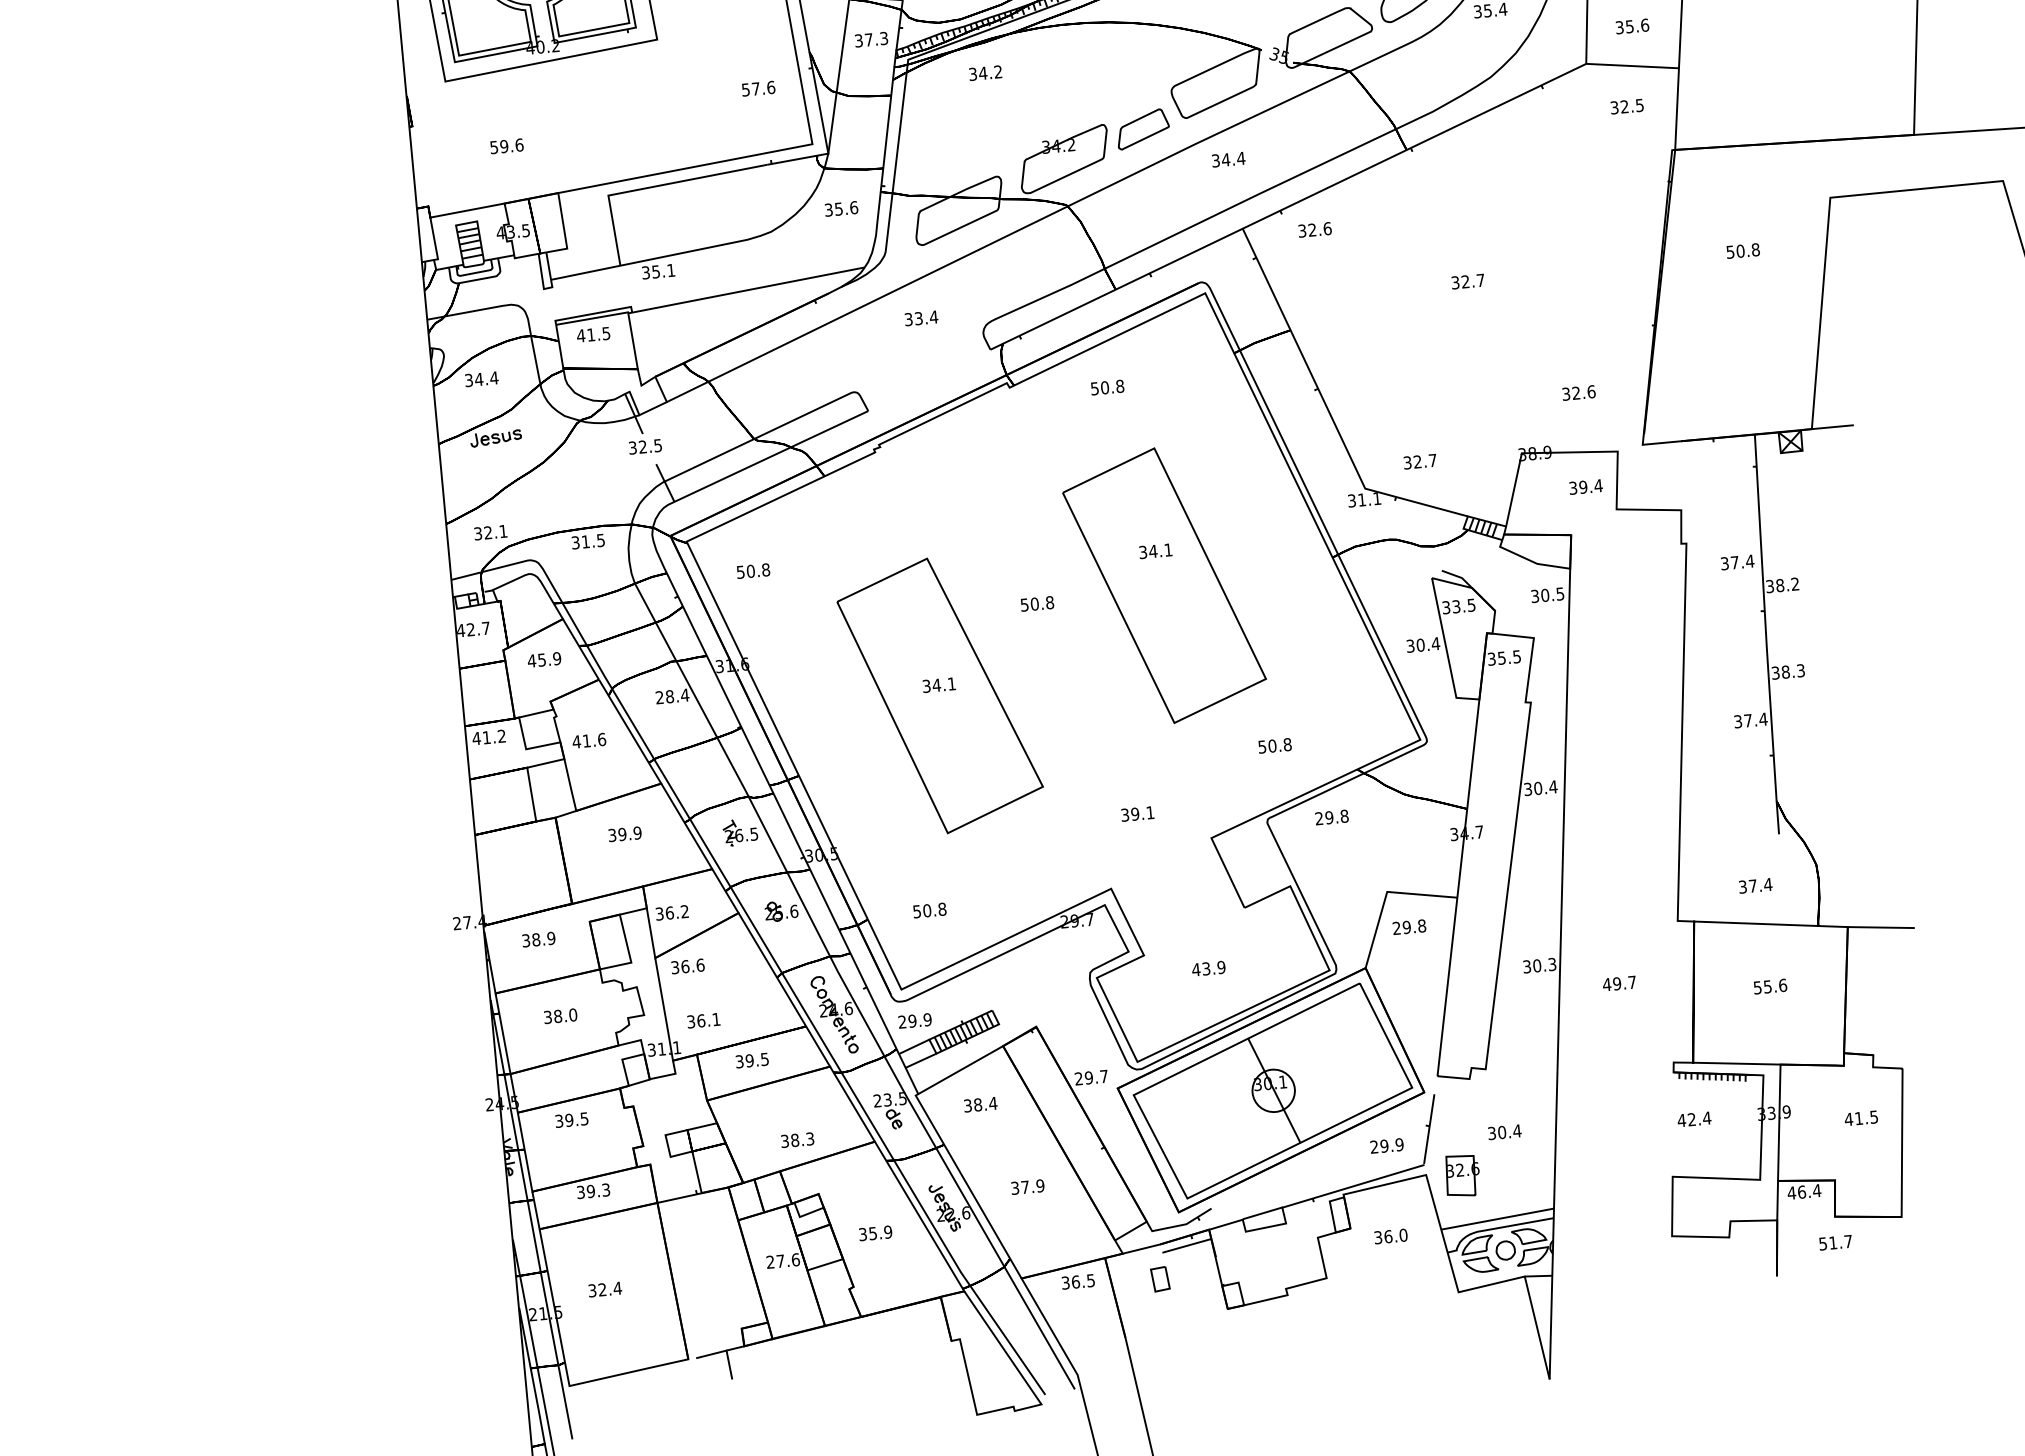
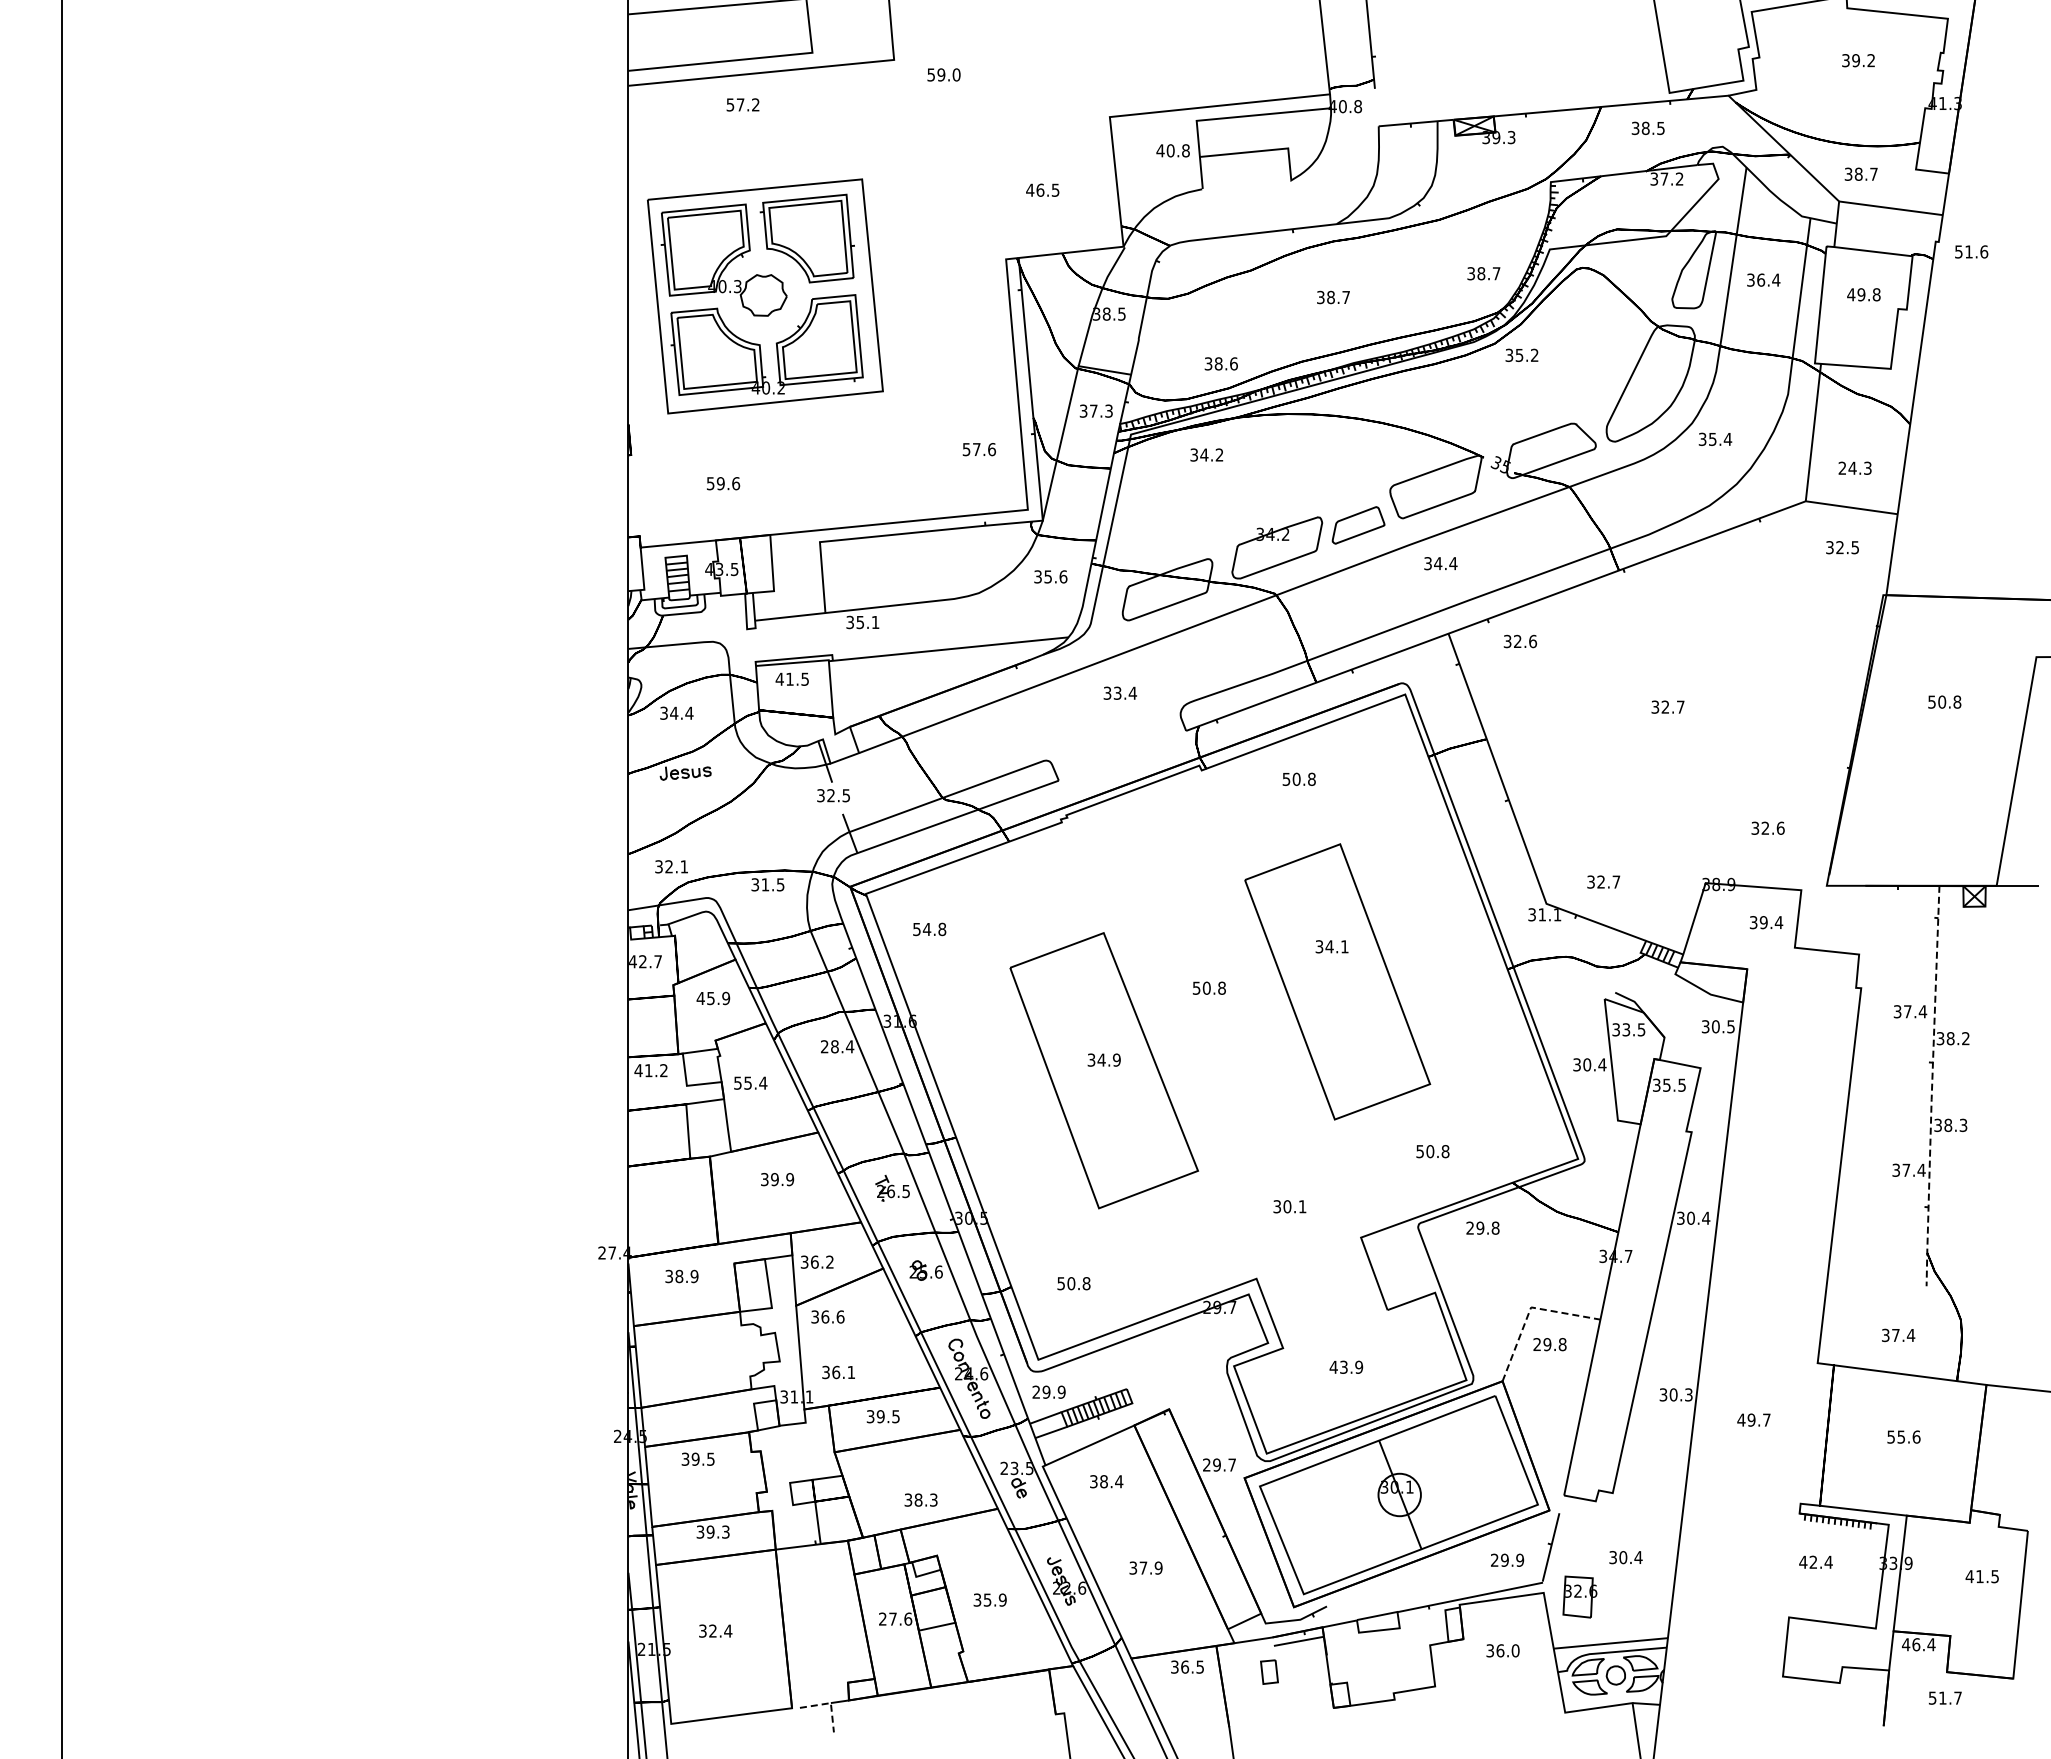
text: (1631, 25) -> (1854, 467), 35.6 -> 24.3
text: (750, 571) -> (926, 929), 50.8 -> 54.8
line: (1766, 635) -> (1932, 1087), solid -> dashed
text: (951, 683) -> (1116, 1059), 34.1 -> 34.9
text: (589, 740) -> (750, 1082), 41.6 -> 55.4
text: (1135, 813) -> (1287, 1206), 39.1 -> 30.1
line: (1385, 896) -> (1529, 1311), solid -> dashed
part: (560, 1015) -> (696, 1354), removed
line: (726, 1351) -> (830, 1703), solid -> dashed

